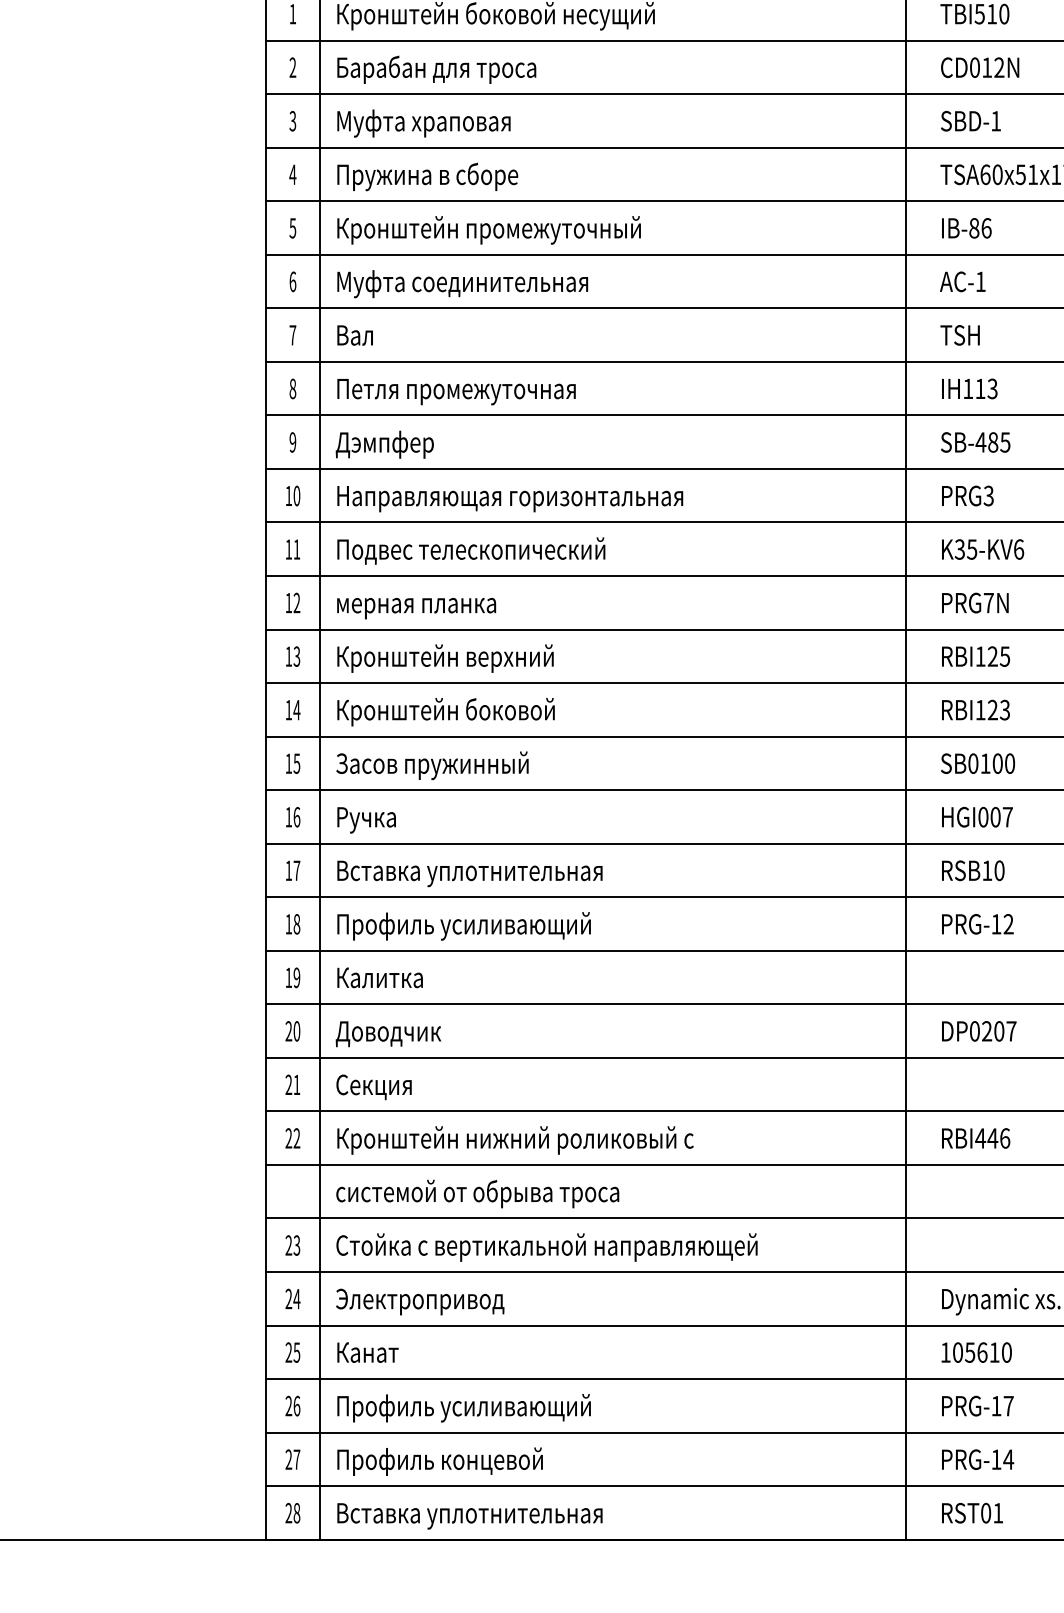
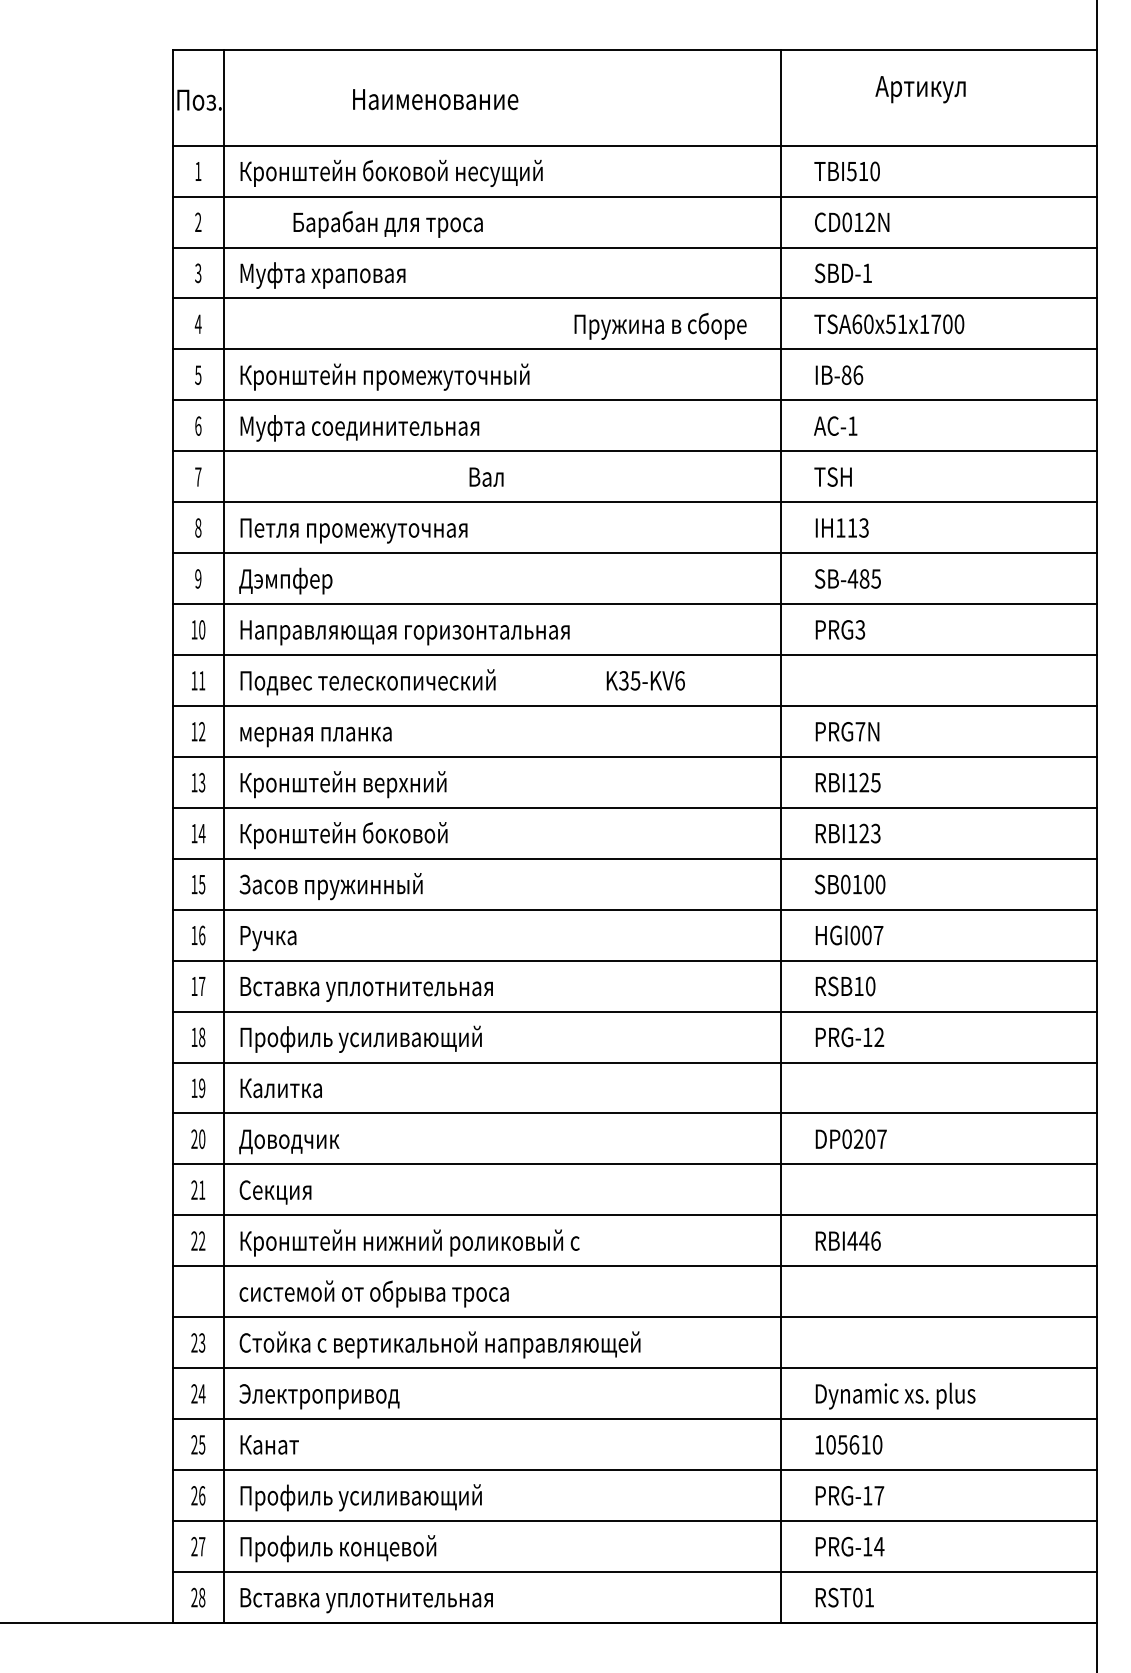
text: (436, 69) -> (387, 224), moved
text: (427, 177) -> (660, 326), moved
text: (355, 334) -> (486, 476), moved
text: (982, 549) -> (645, 680), moved

